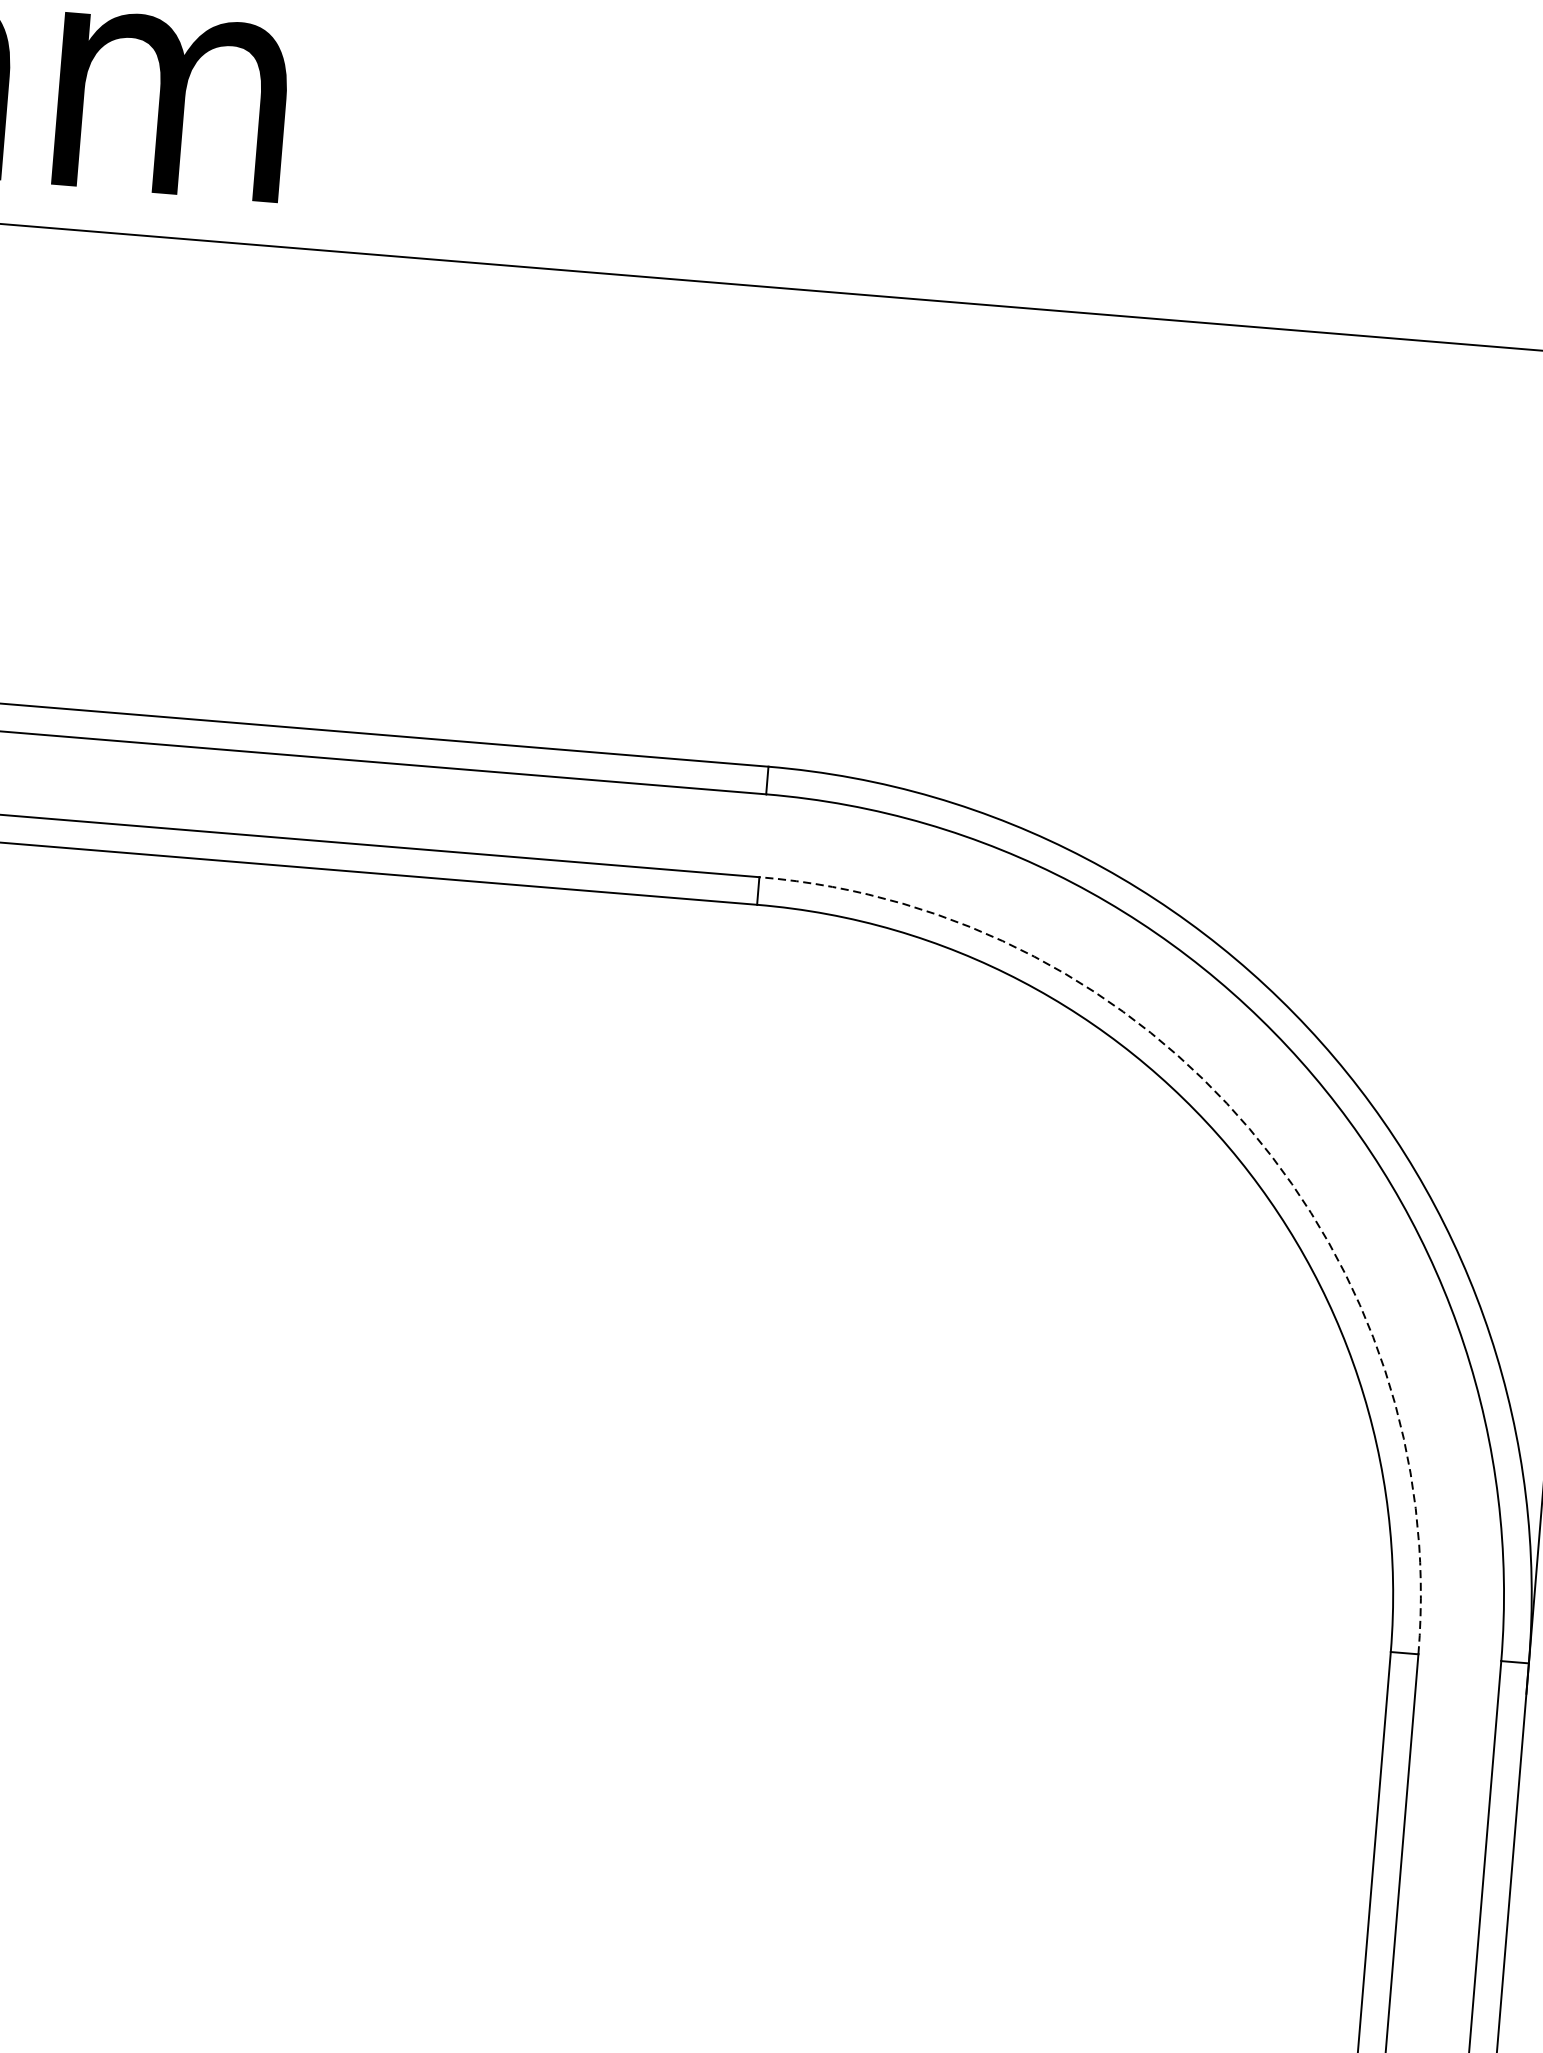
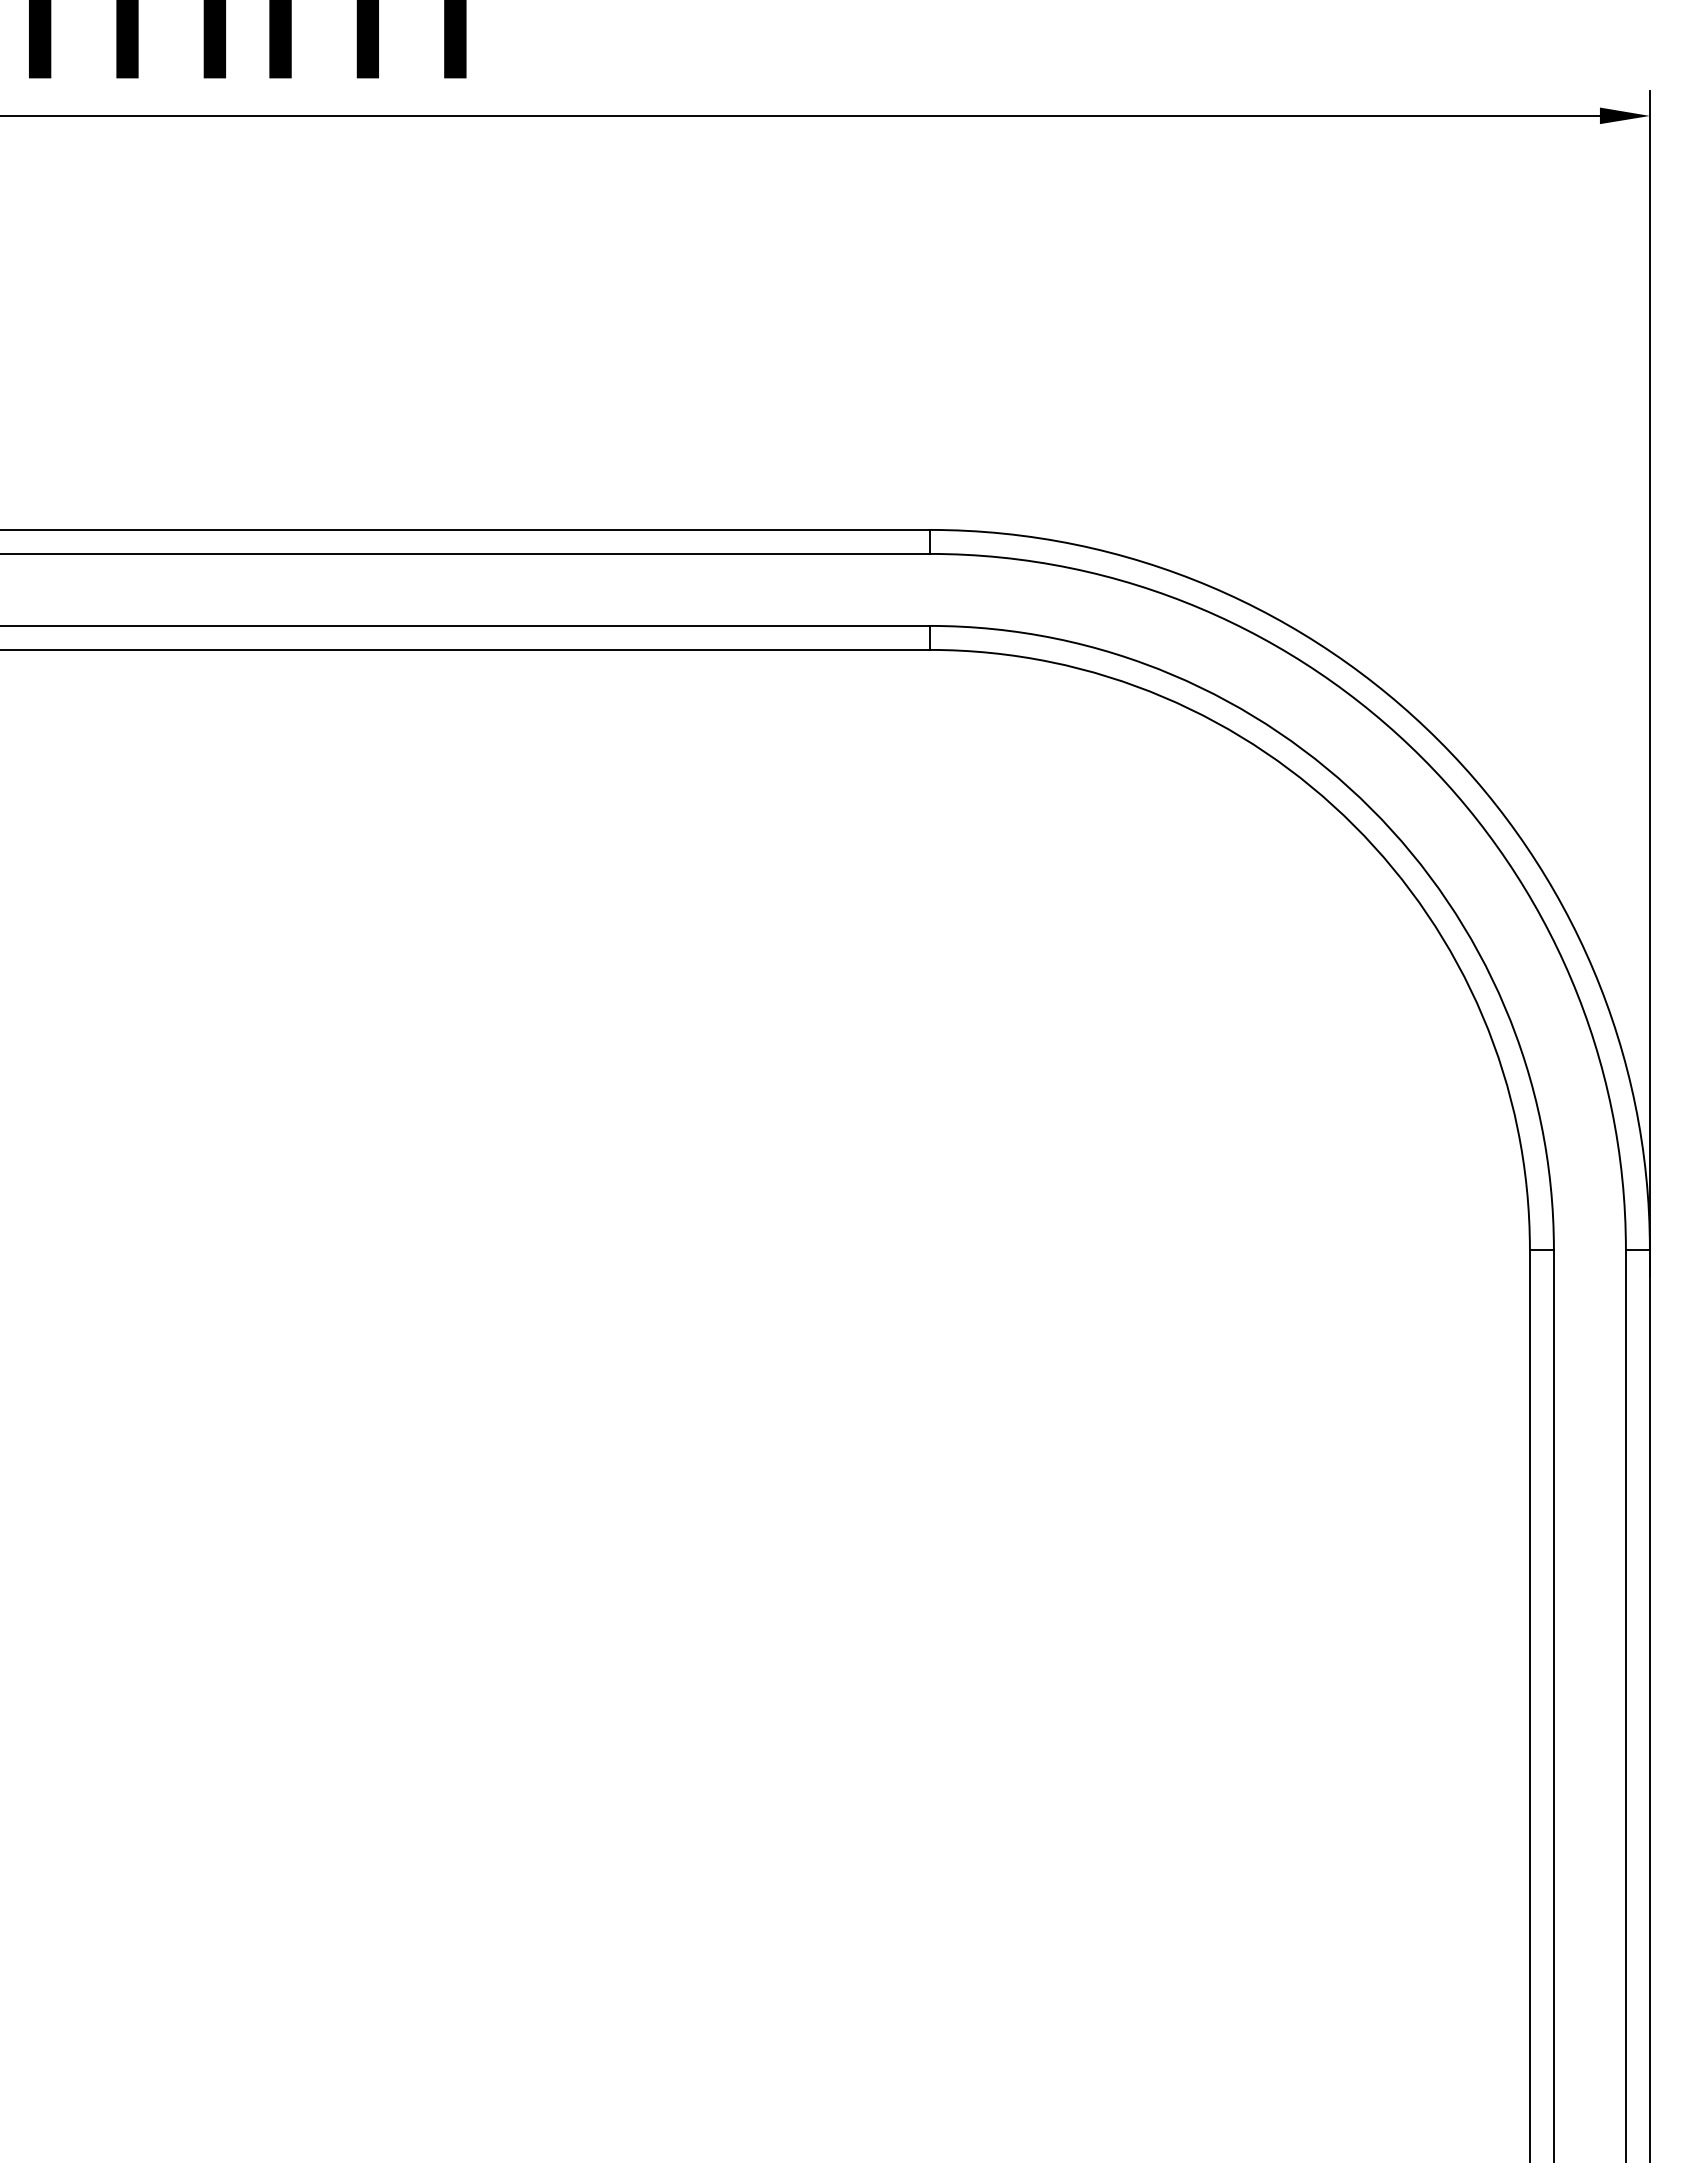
arc: (1250, 1129) -> (1371, 808), dashed -> solid

